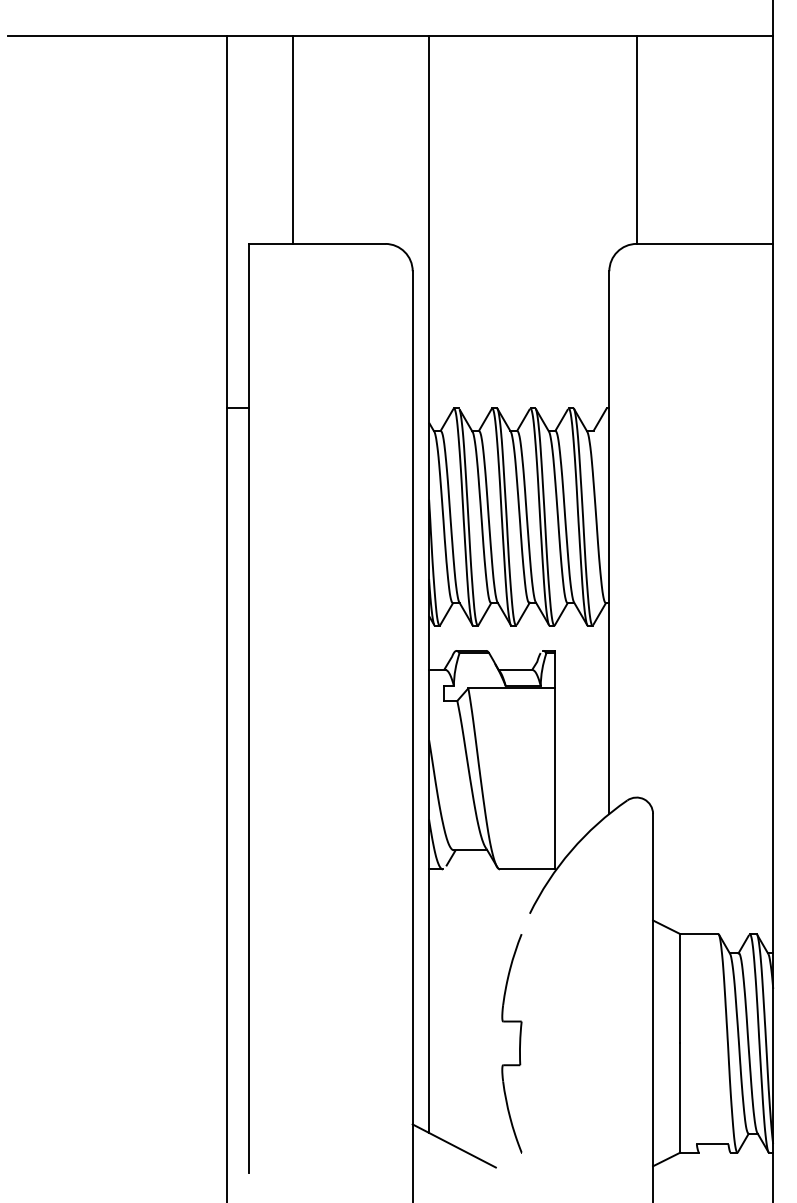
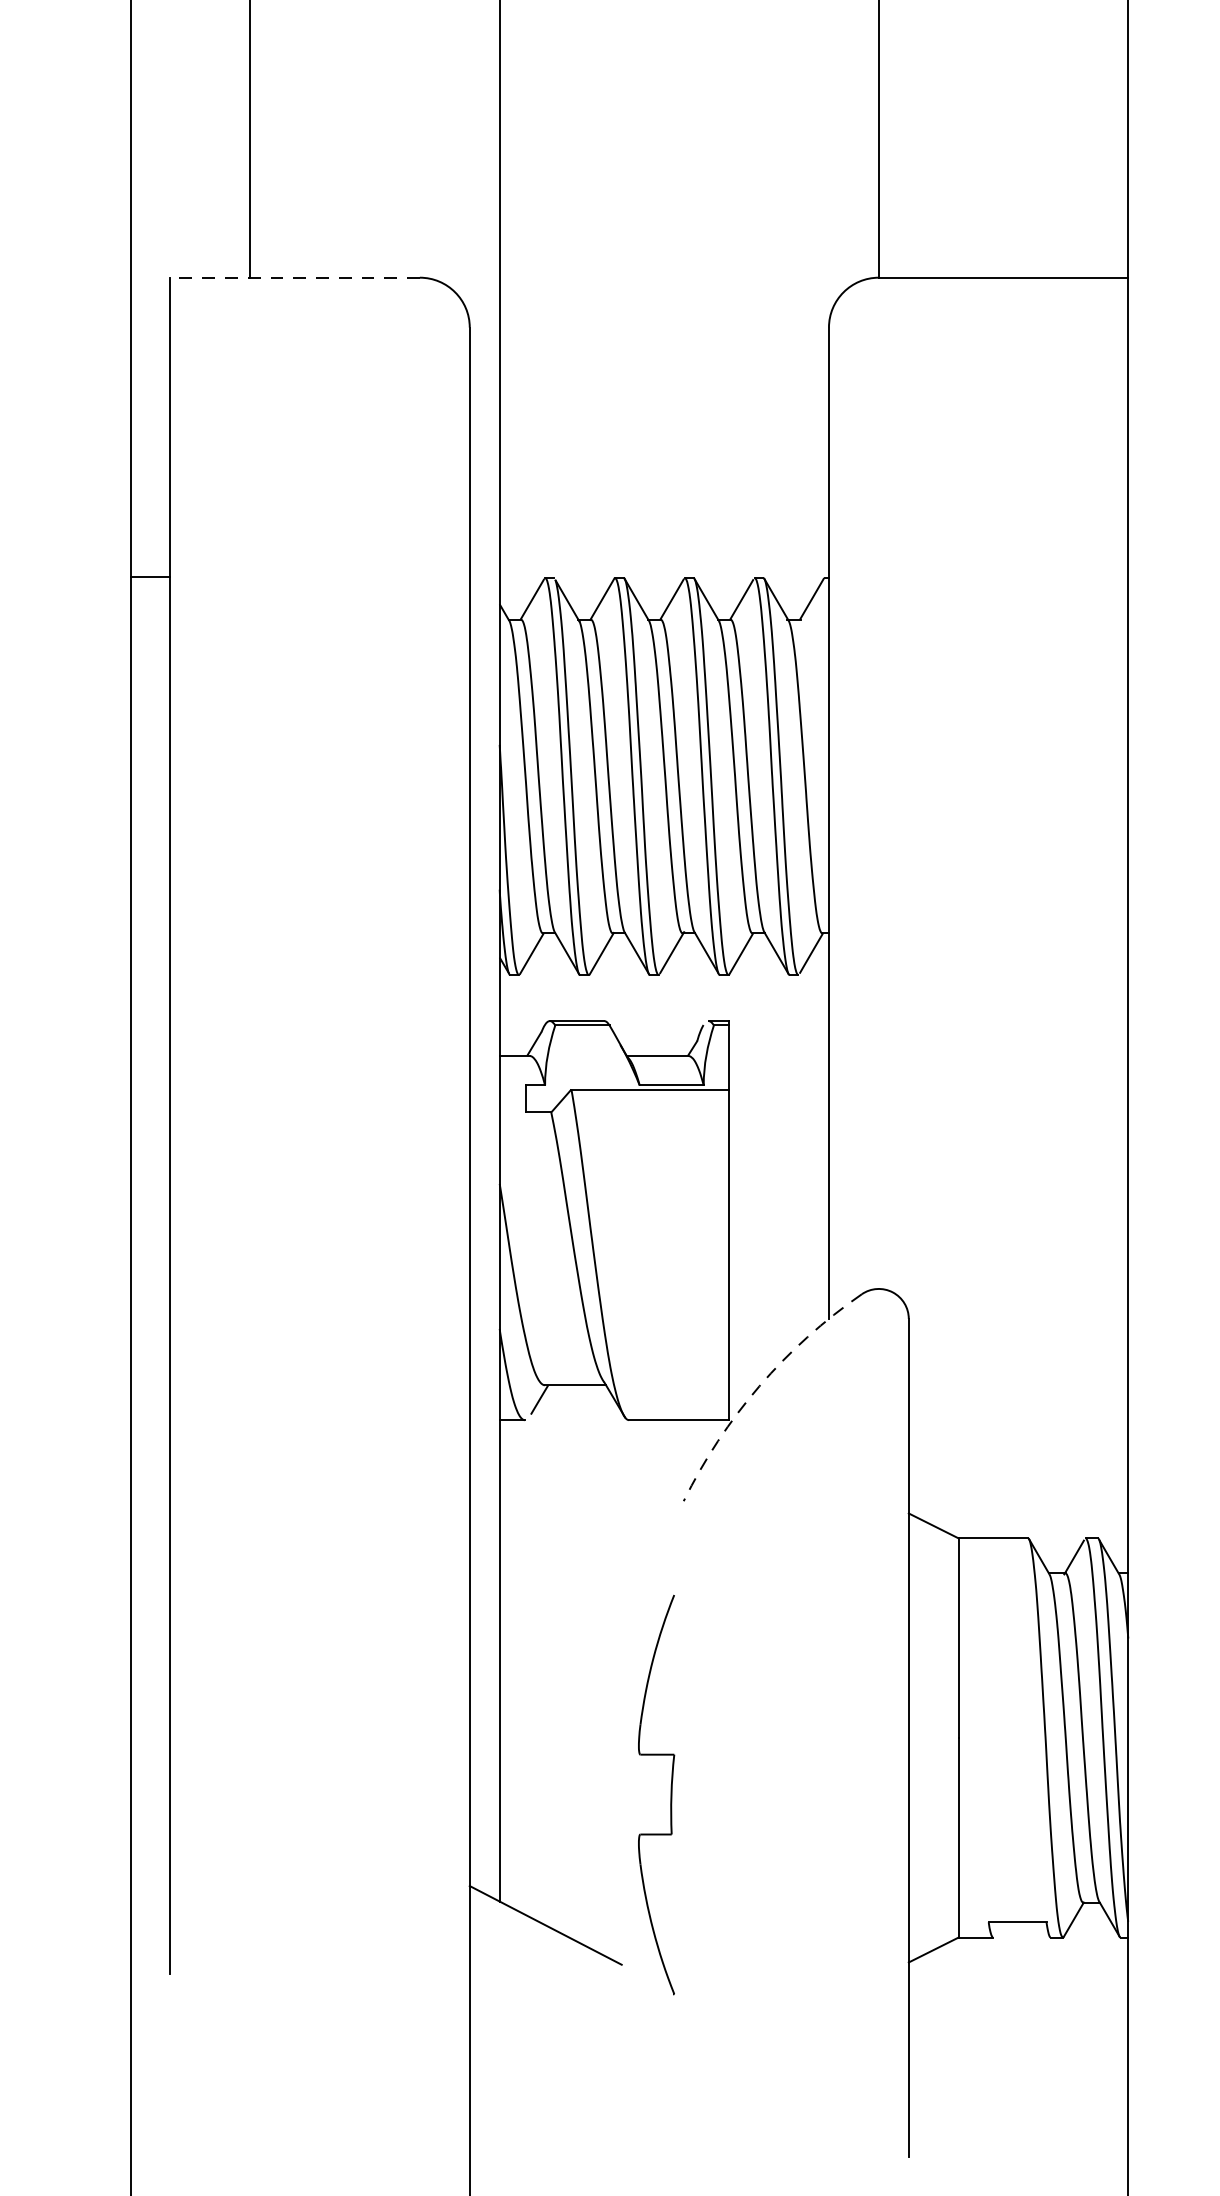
line: (316, 243) -> (294, 276), solid -> dashed
arc: (571, 850) -> (759, 1385), solid -> dashed
part: (519, 1043) -> (670, 1794), moved

